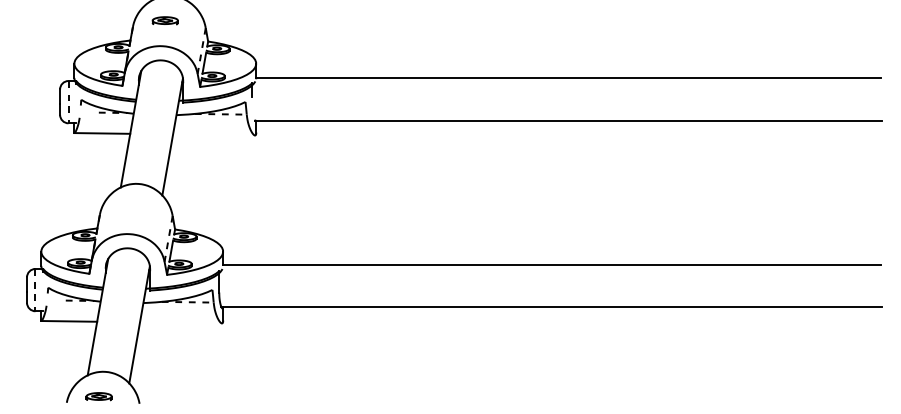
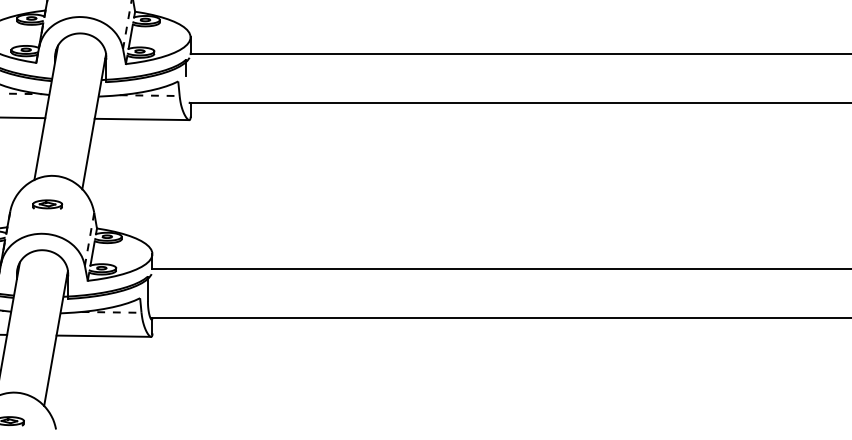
line: (214, 134) -> (142, 118), added
part: (131, 208) -> (46, 204), added
line: (180, 322) -> (103, 335), added

